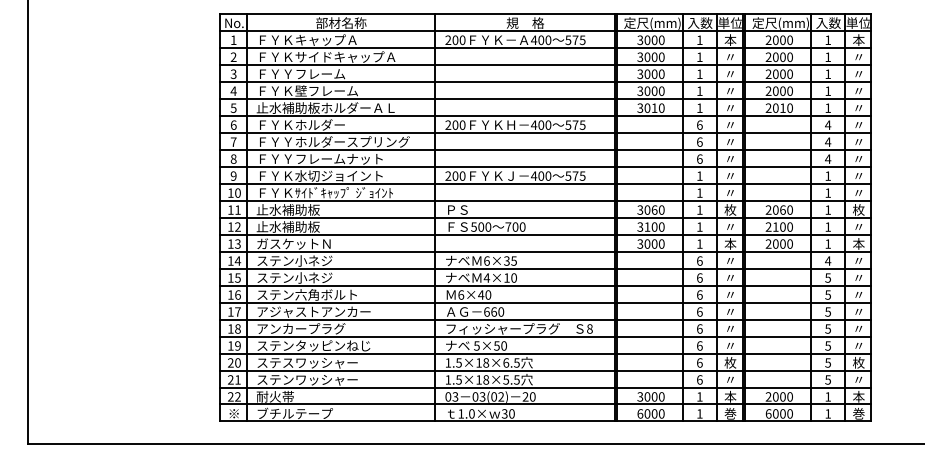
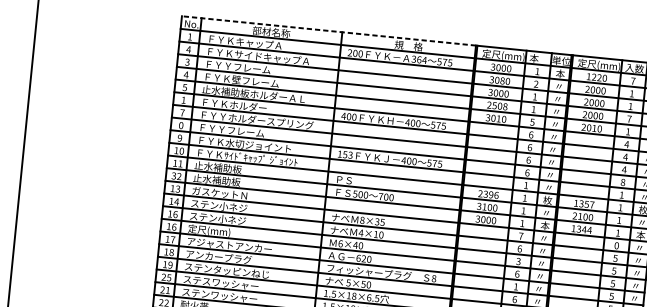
line: (416, 13) -> (328, 30), solid -> dashed
text: (700, 22) -> (539, 58), 入数 -> 本
text: (827, 39) -> (632, 80), 1 -> 7
text: (541, 40) -> (419, 60), 400 -> 364
text: (775, 40) -> (593, 77), 2000 -> 1220
text: (233, 56) -> (188, 49), 2 -> 4
text: (699, 56) -> (536, 83), 1 -> 2
text: (654, 57) -> (502, 81), 3000 -> 3080
text: (650, 90) -> (497, 105), 3000 -> 2508
text: (827, 90) -> (628, 118), 1 -> 7
text: (699, 107) -> (532, 121), 1 -> 5
text: (233, 124) -> (183, 99), 6 -> 1
text: (448, 124) -> (343, 115), 200 -> 400
text: (233, 159) -> (181, 125), 8 -> 0
text: (364, 159) -> (278, 135), ＦＹＹフレームナット -> ＦＹＹフレーム
text: (455, 175) -> (345, 154), 200 -> 153
text: (699, 175) -> (527, 172), 1 -> 6
text: (828, 175) -> (623, 182), 1 -> 8
text: (650, 209) -> (488, 194), 3060 -> 2396
text: (778, 209) -> (583, 203), 2060 -> 1357
text: (230, 226) -> (173, 175), 12 -> 32
text: (779, 243) -> (581, 229), 2000 -> 1344
text: (486, 260) -> (362, 219), 6×35 -> 8×35
text: (699, 260) -> (520, 235), 6 -> 7
text: (828, 260) -> (617, 245), 4 -> 0
text: (237, 277) -> (175, 214), 15 -> 16
text: (699, 294) -> (518, 261), 6 -> 3
text: (306, 295) -> (225, 232), ステン六角ボルト -> 定尺(mm)
text: (494, 311) -> (364, 258), 660 -> 620
text: (699, 328) -> (515, 286), 6 -> 1
text: (237, 362) -> (168, 277), 20 -> 25

